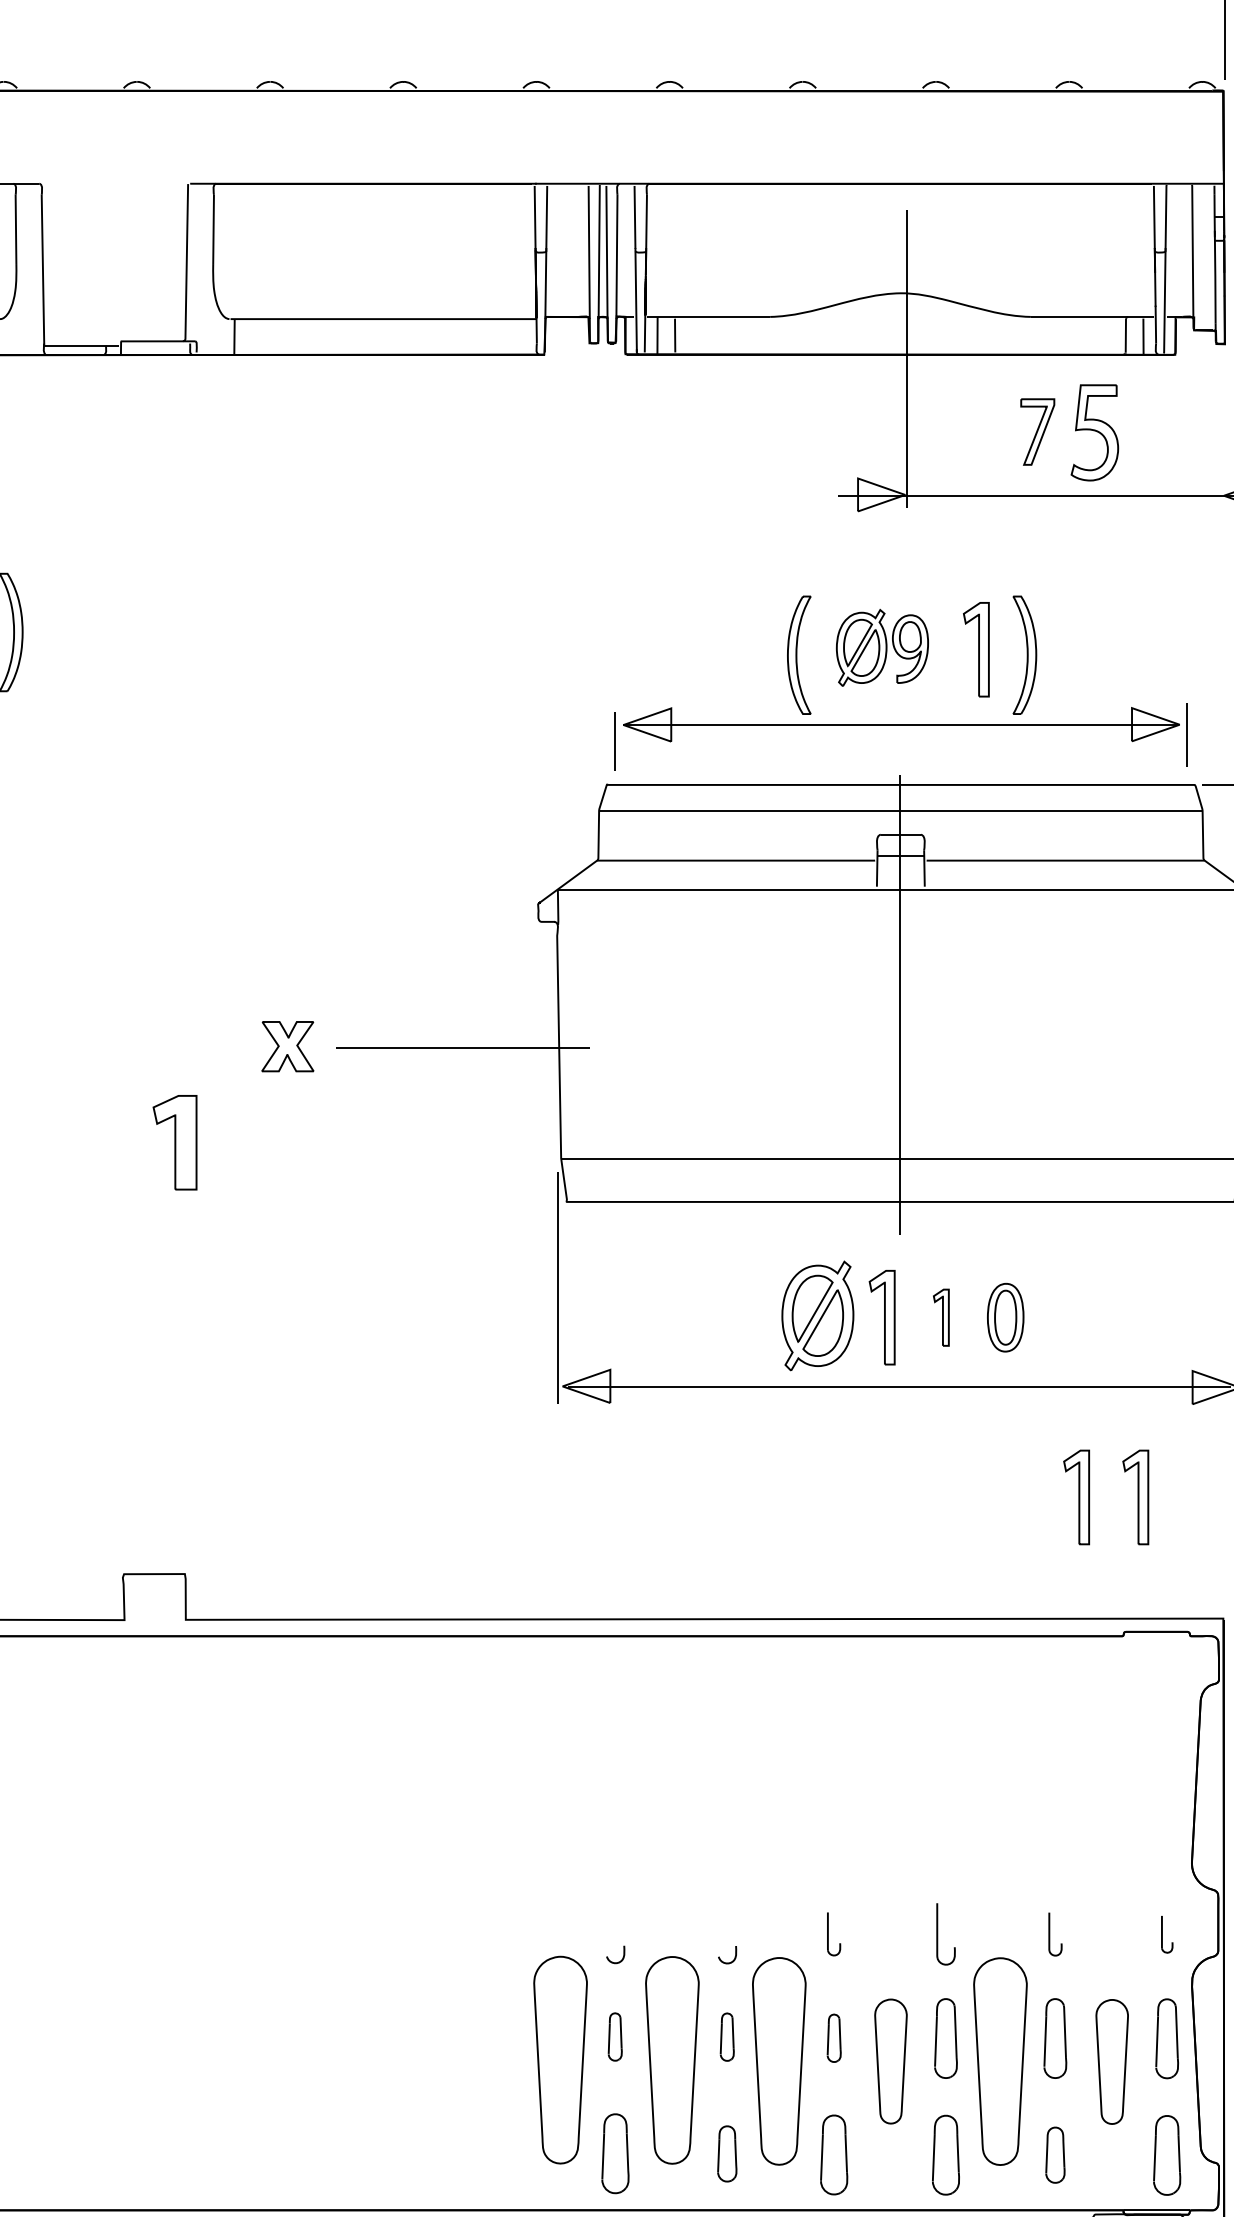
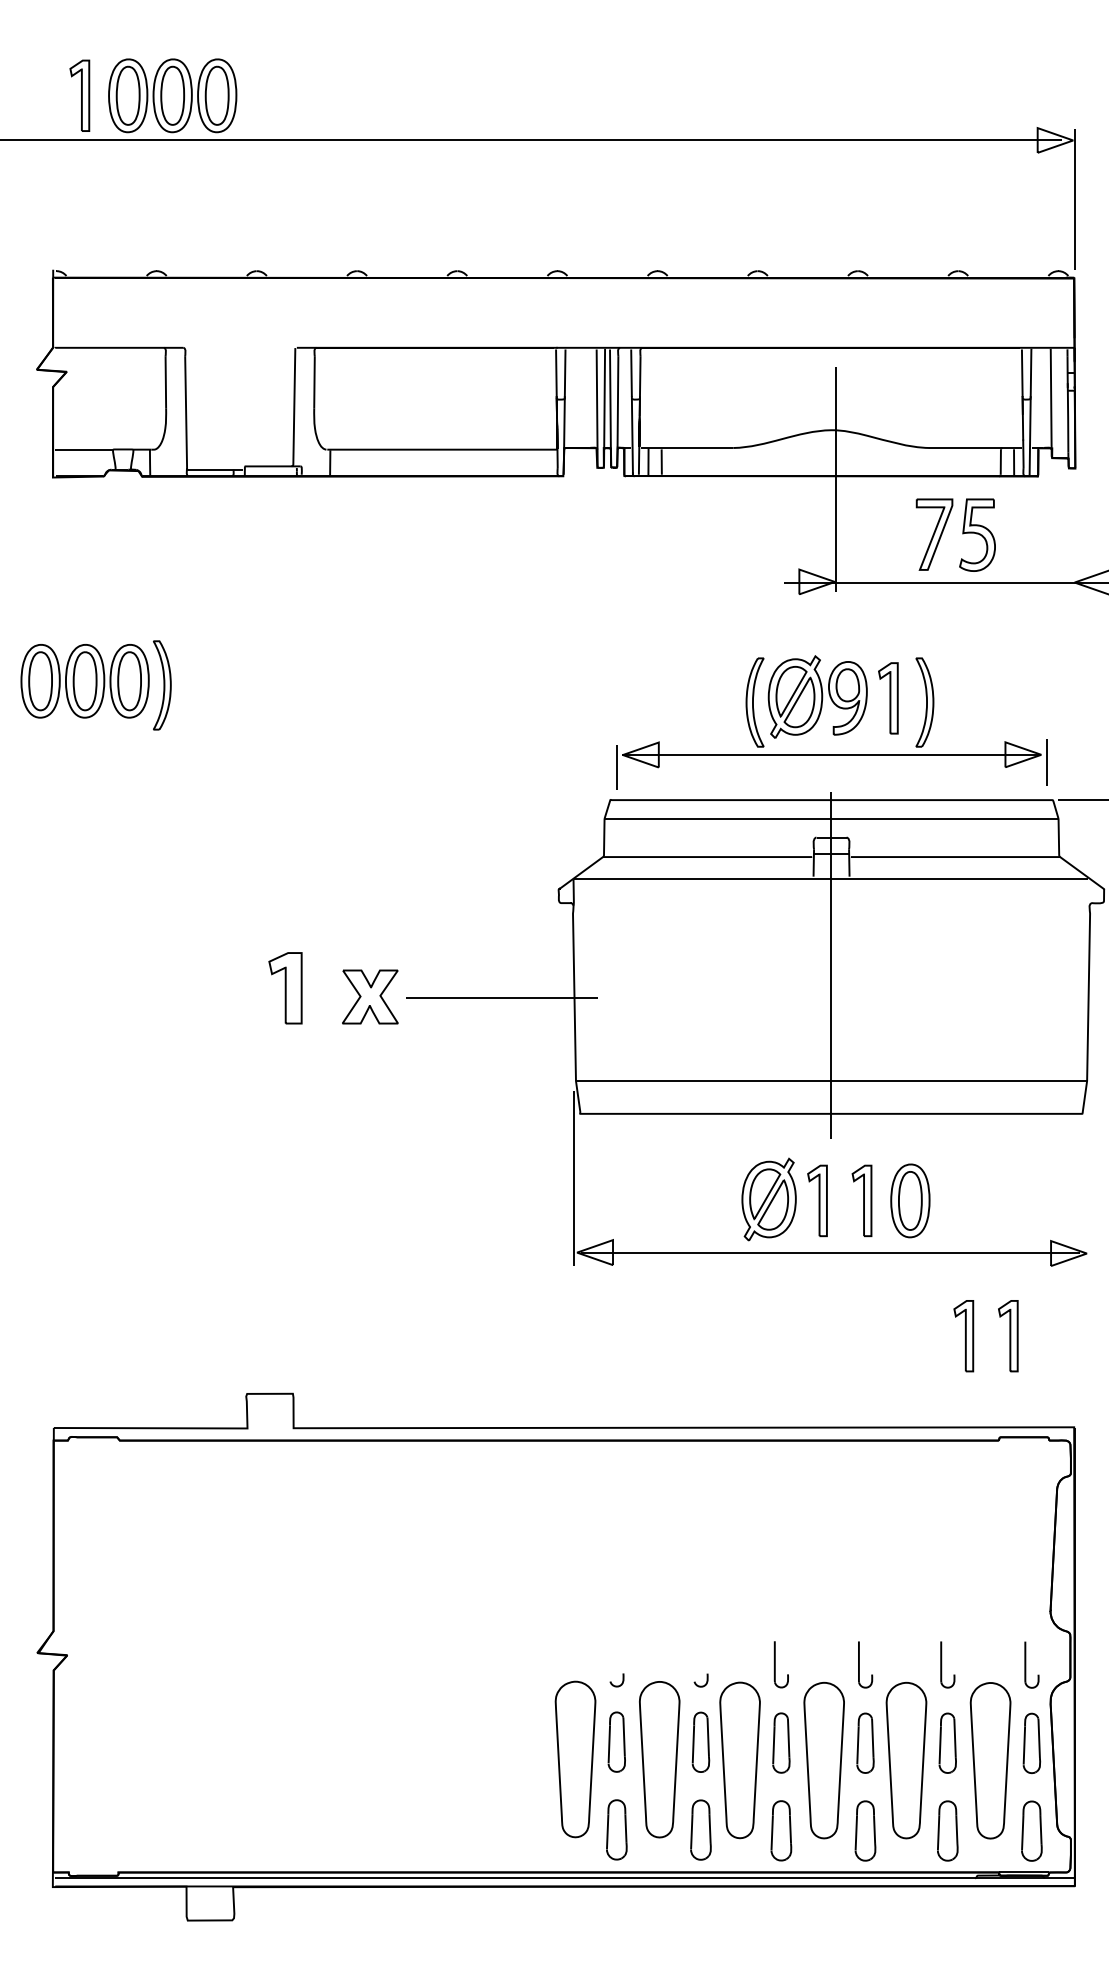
part: (1037, 431) -> (934, 534), size x1.43
part: (882, 647) -> (817, 696), size x1.43
part: (288, 1045) -> (370, 996), size x1.43
part: (175, 1143) -> (285, 988), moved
part: (940, 1317) -> (861, 1200), size x1.67
part: (1005, 1317) -> (910, 1200), size x1.43
part: (832, 1933) -> (780, 1664), size x1.43
part: (1054, 1933) -> (947, 1664), size x1.43
part: (1166, 1933) -> (1031, 1664), size x1.67
part: (615, 2036) -> (616, 1741), size x1.67
part: (726, 2036) -> (700, 1741), size x1.67
part: (834, 2037) -> (781, 1742), size x1.67
part: (890, 2061) -> (823, 1760), size x1.67
part: (1112, 2061) -> (990, 1760), size x1.67
part: (726, 2153) -> (700, 1829), size x1.43
part: (1054, 2154) -> (947, 1830), size x1.43

